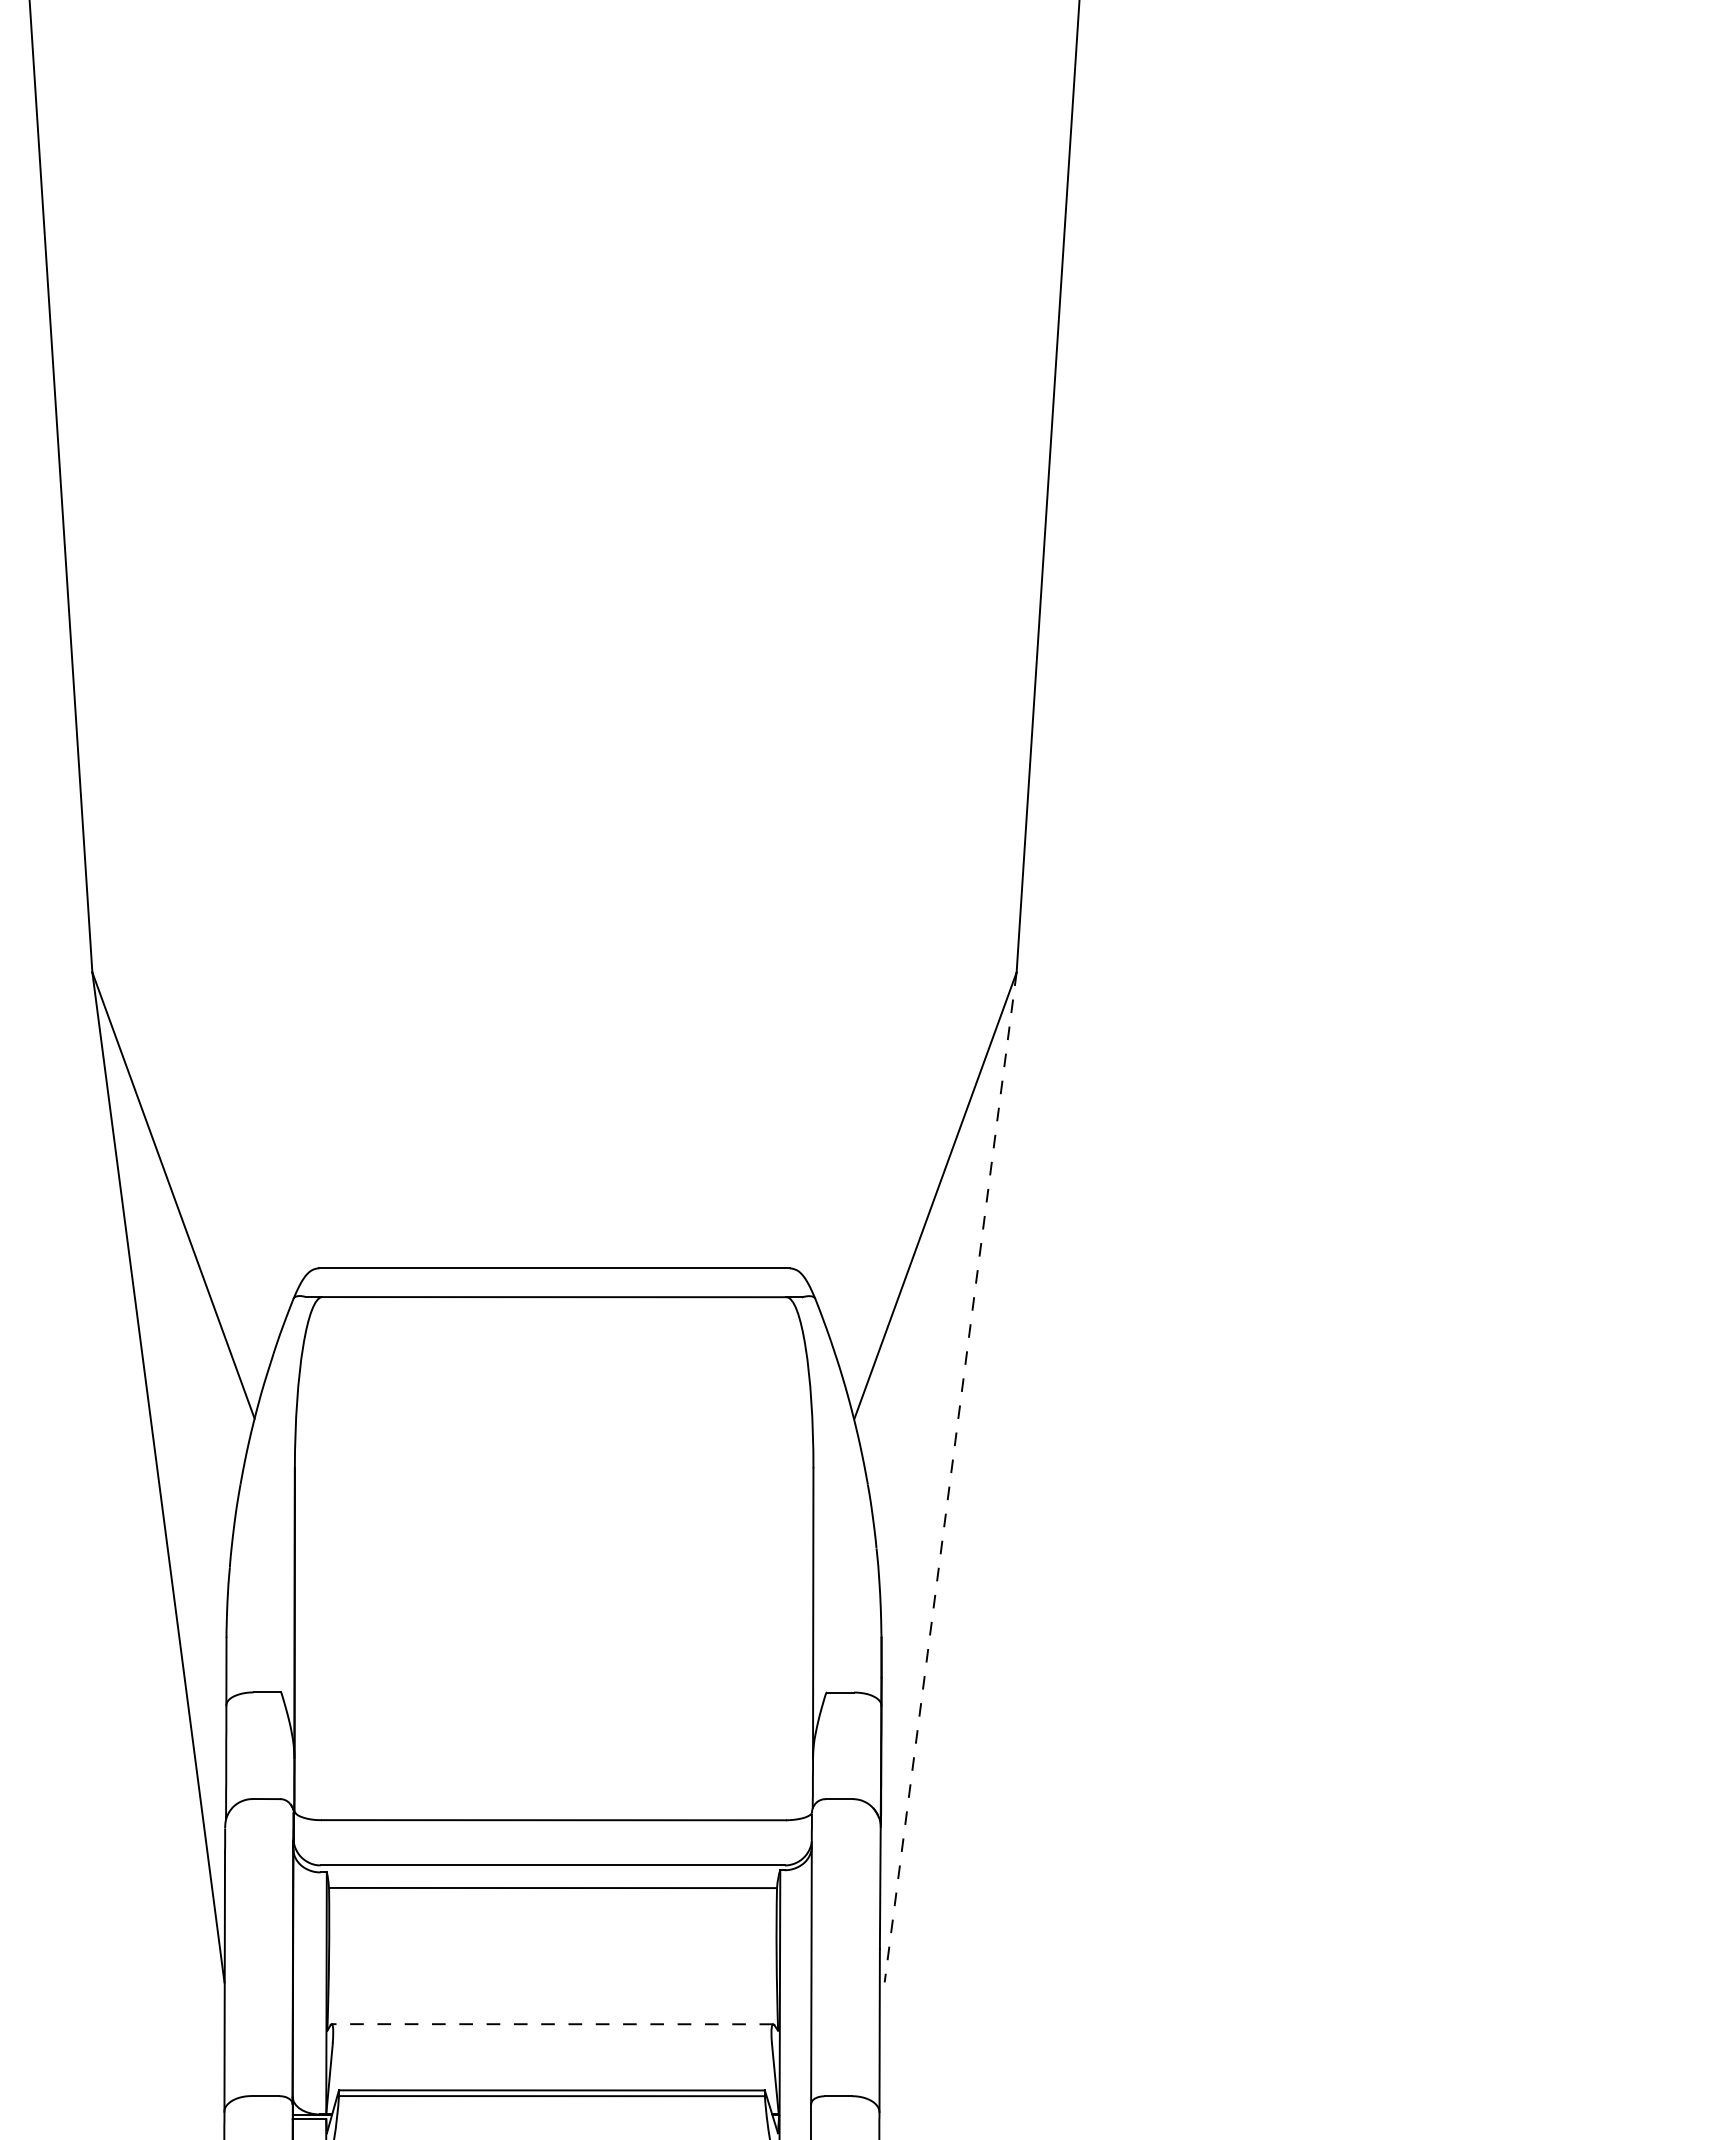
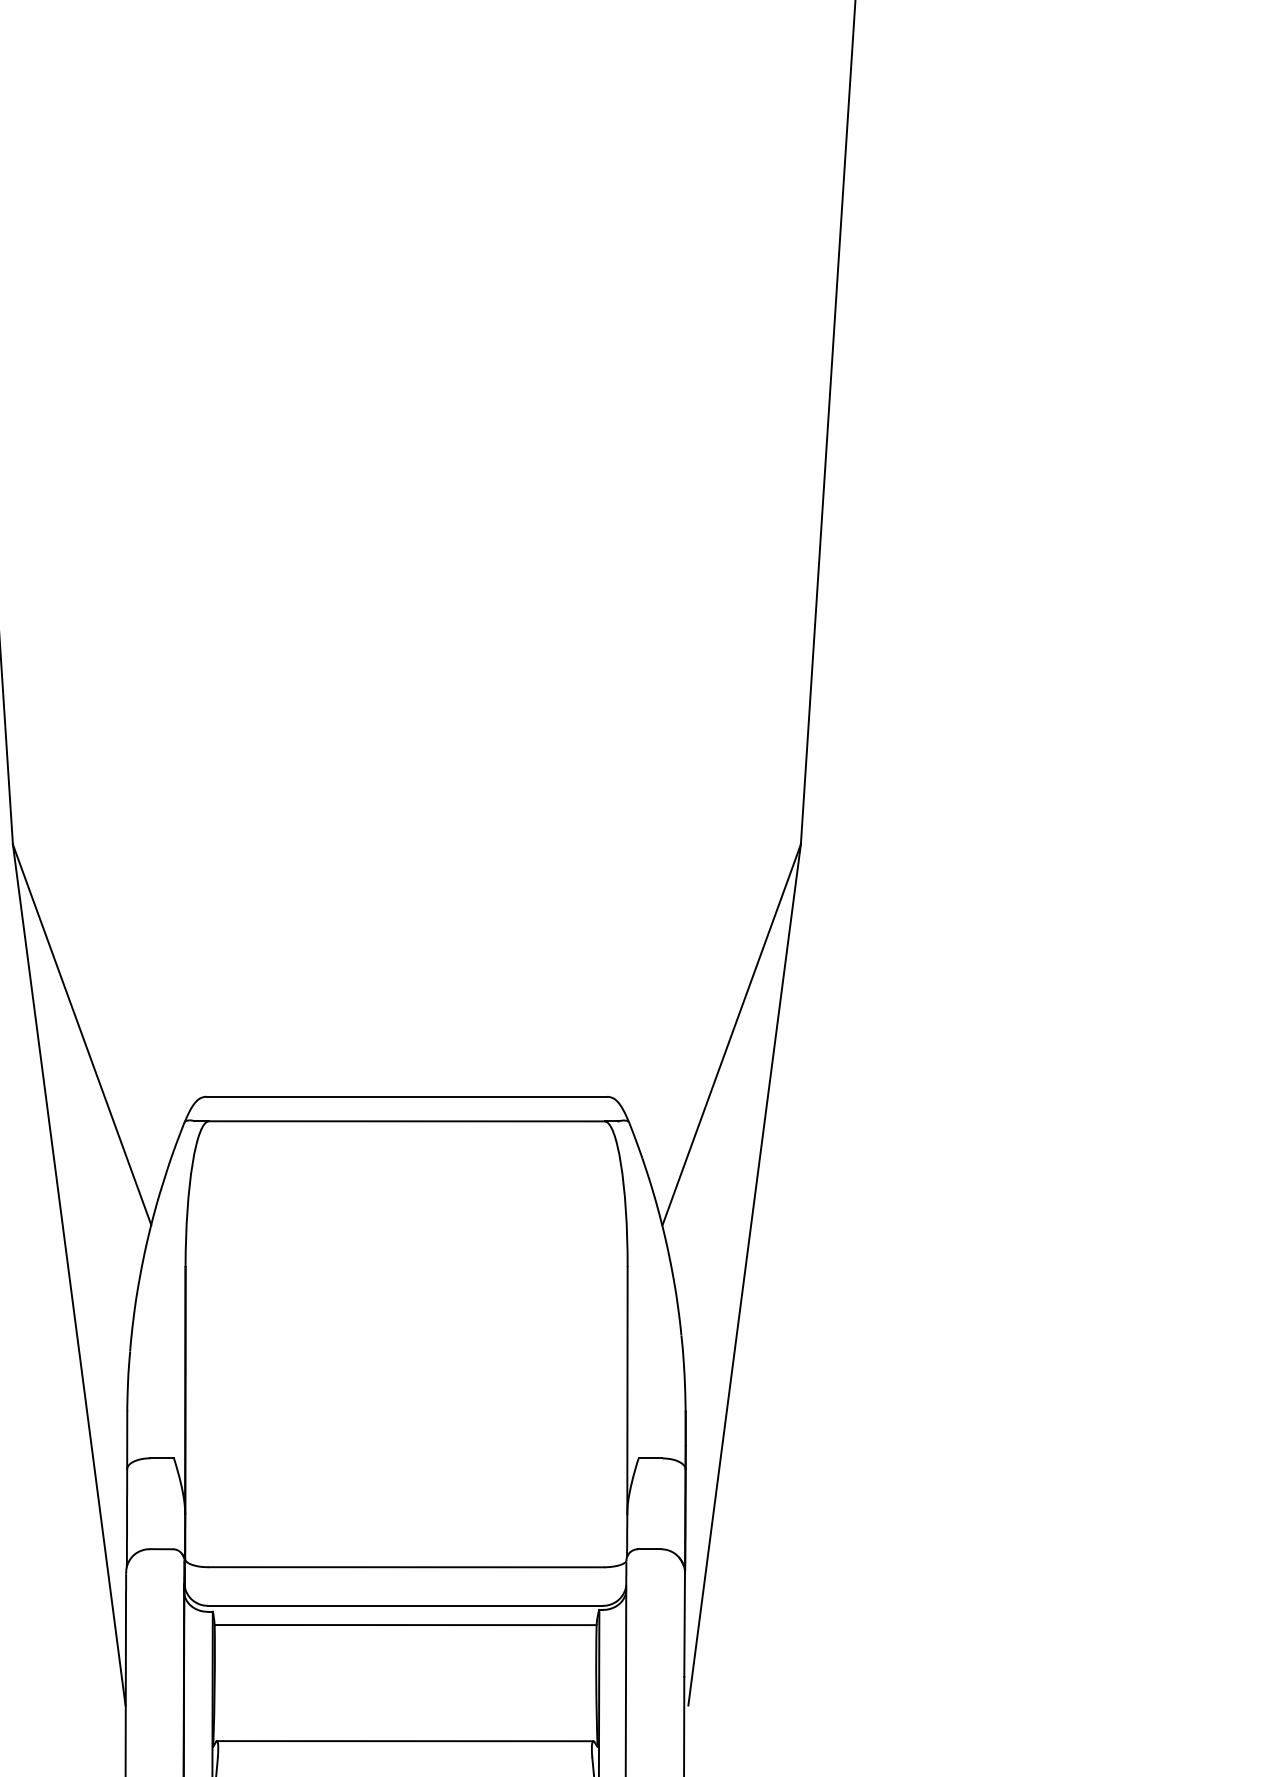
line: (950, 1477) -> (744, 1275), dashed -> solid
line: (552, 2024) -> (405, 1741), dashed -> solid

